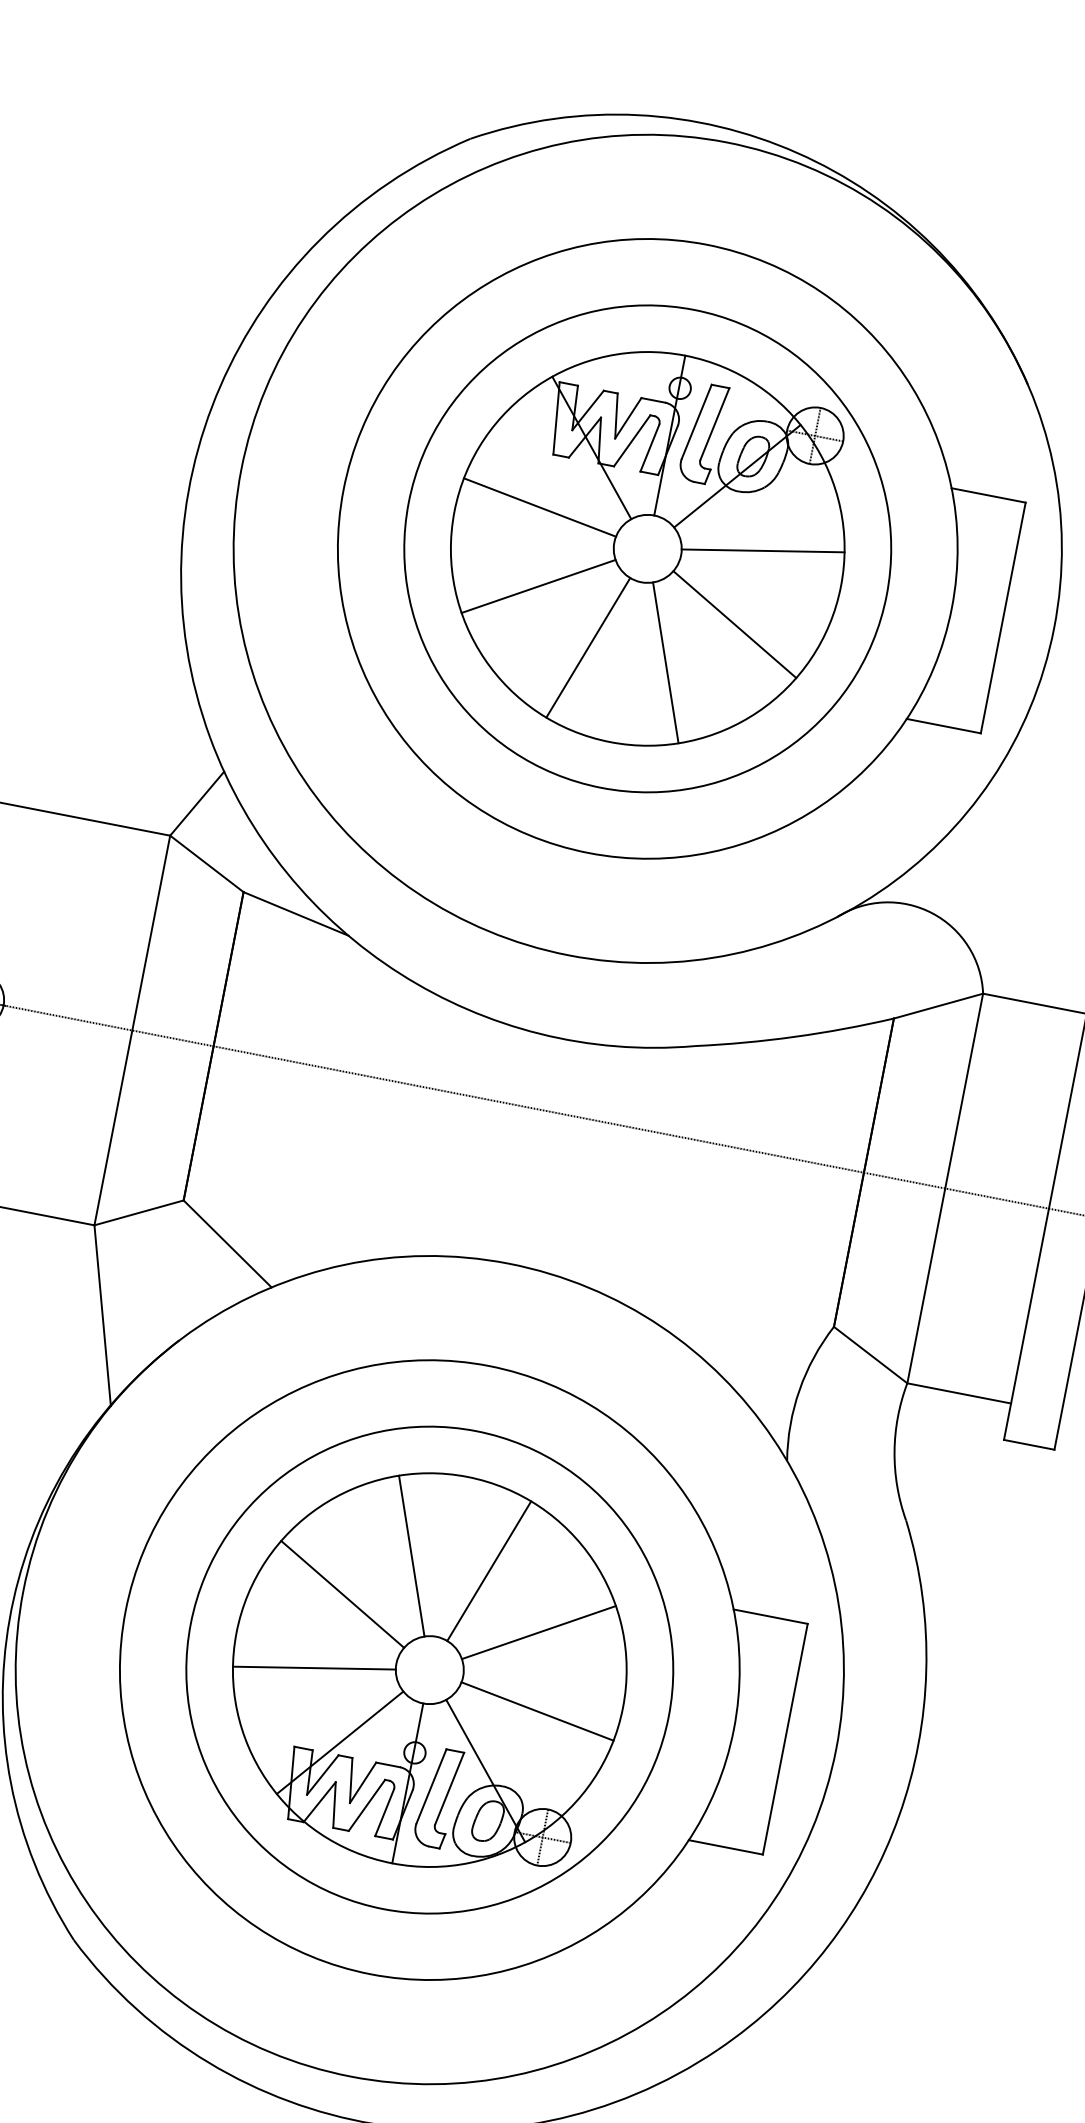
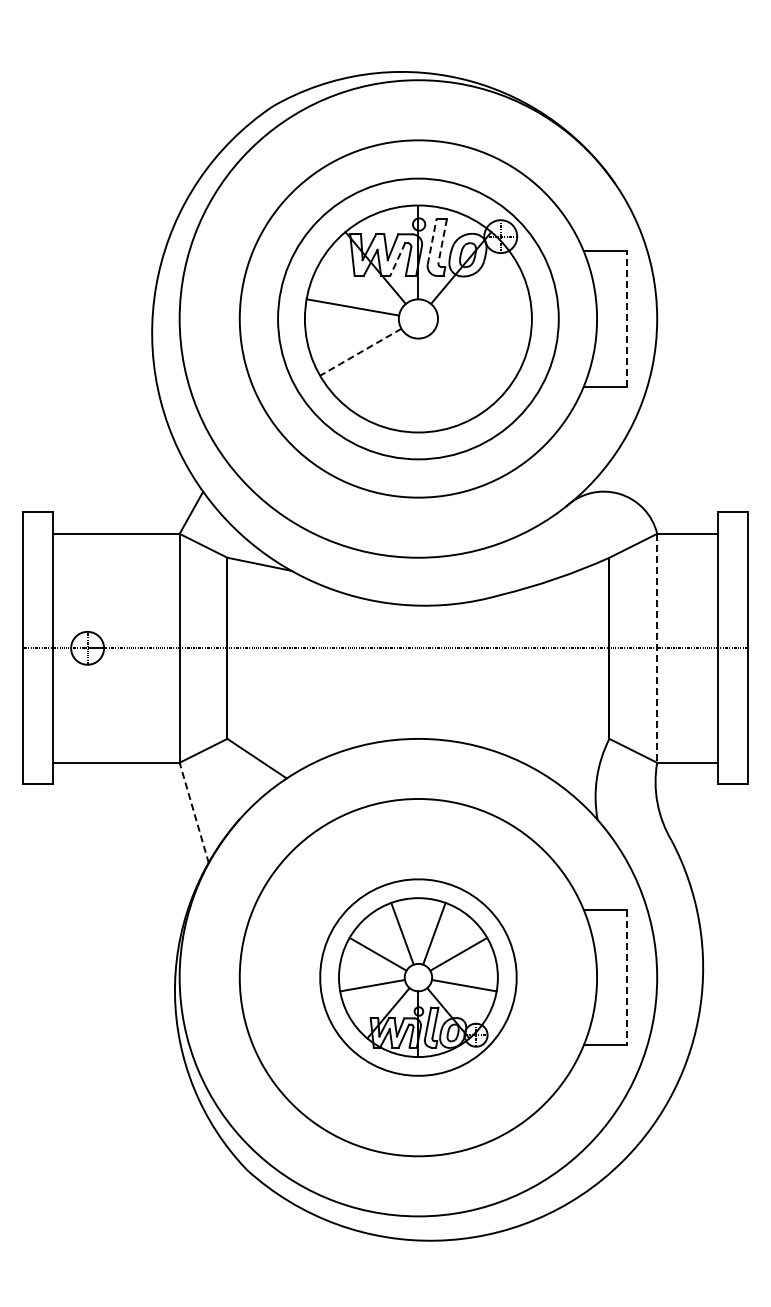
line: (697, 421) -> (432, 241), solid -> dashed
line: (714, 424) -> (442, 241), solid -> dashed
line: (631, 442) -> (397, 260), solid -> dashed
line: (762, 550) -> (483, 307), removed
line: (538, 586) -> (360, 352), solid -> dashed
line: (1003, 618) -> (627, 319), solid -> dashed
line: (734, 623) -> (475, 351), removed
line: (588, 647) -> (395, 381), removed
line: (666, 662) -> (441, 381), removed
line: (945, 1188) -> (657, 648), solid -> dashed
line: (103, 1314) -> (194, 812), solid -> dashed
part: (429, 1669) -> (418, 977), size x0.7
line: (785, 1739) -> (627, 977), solid -> dashed

